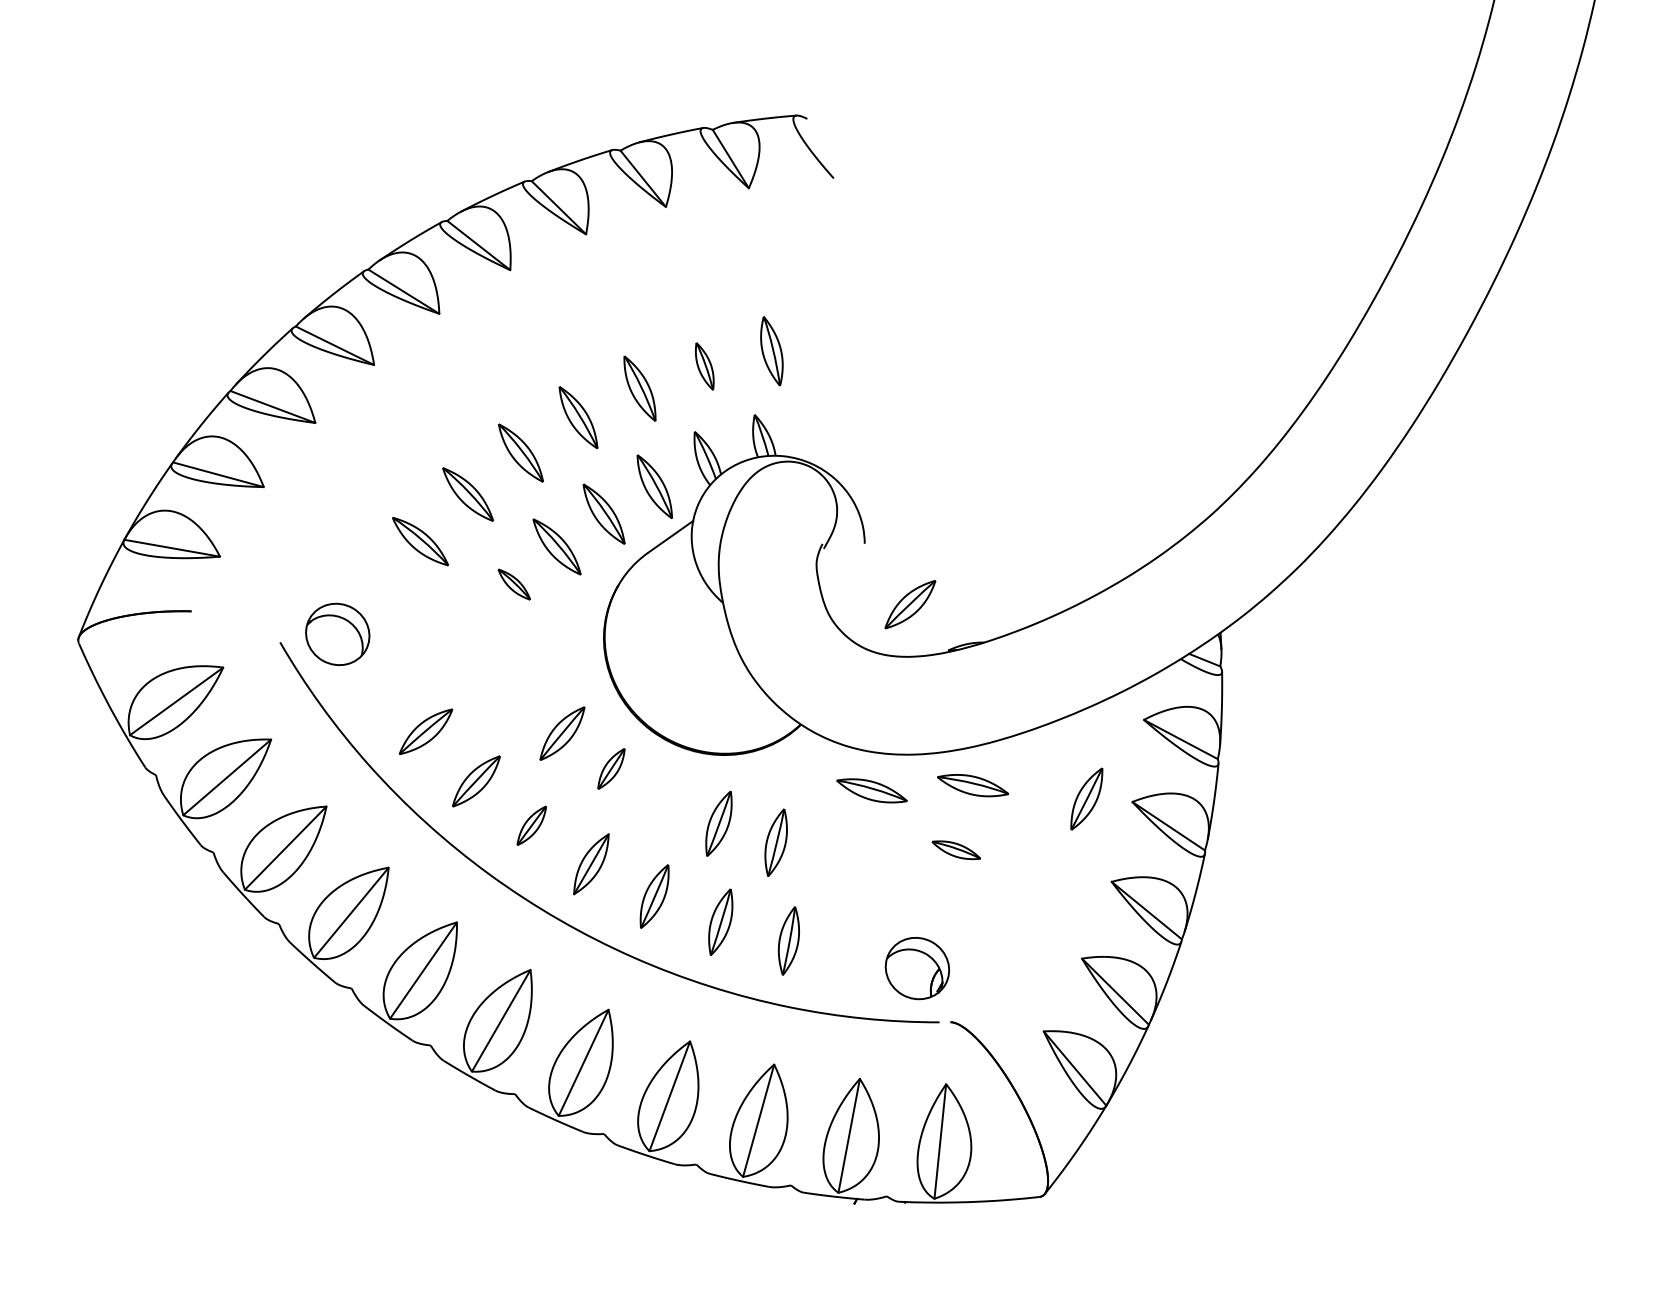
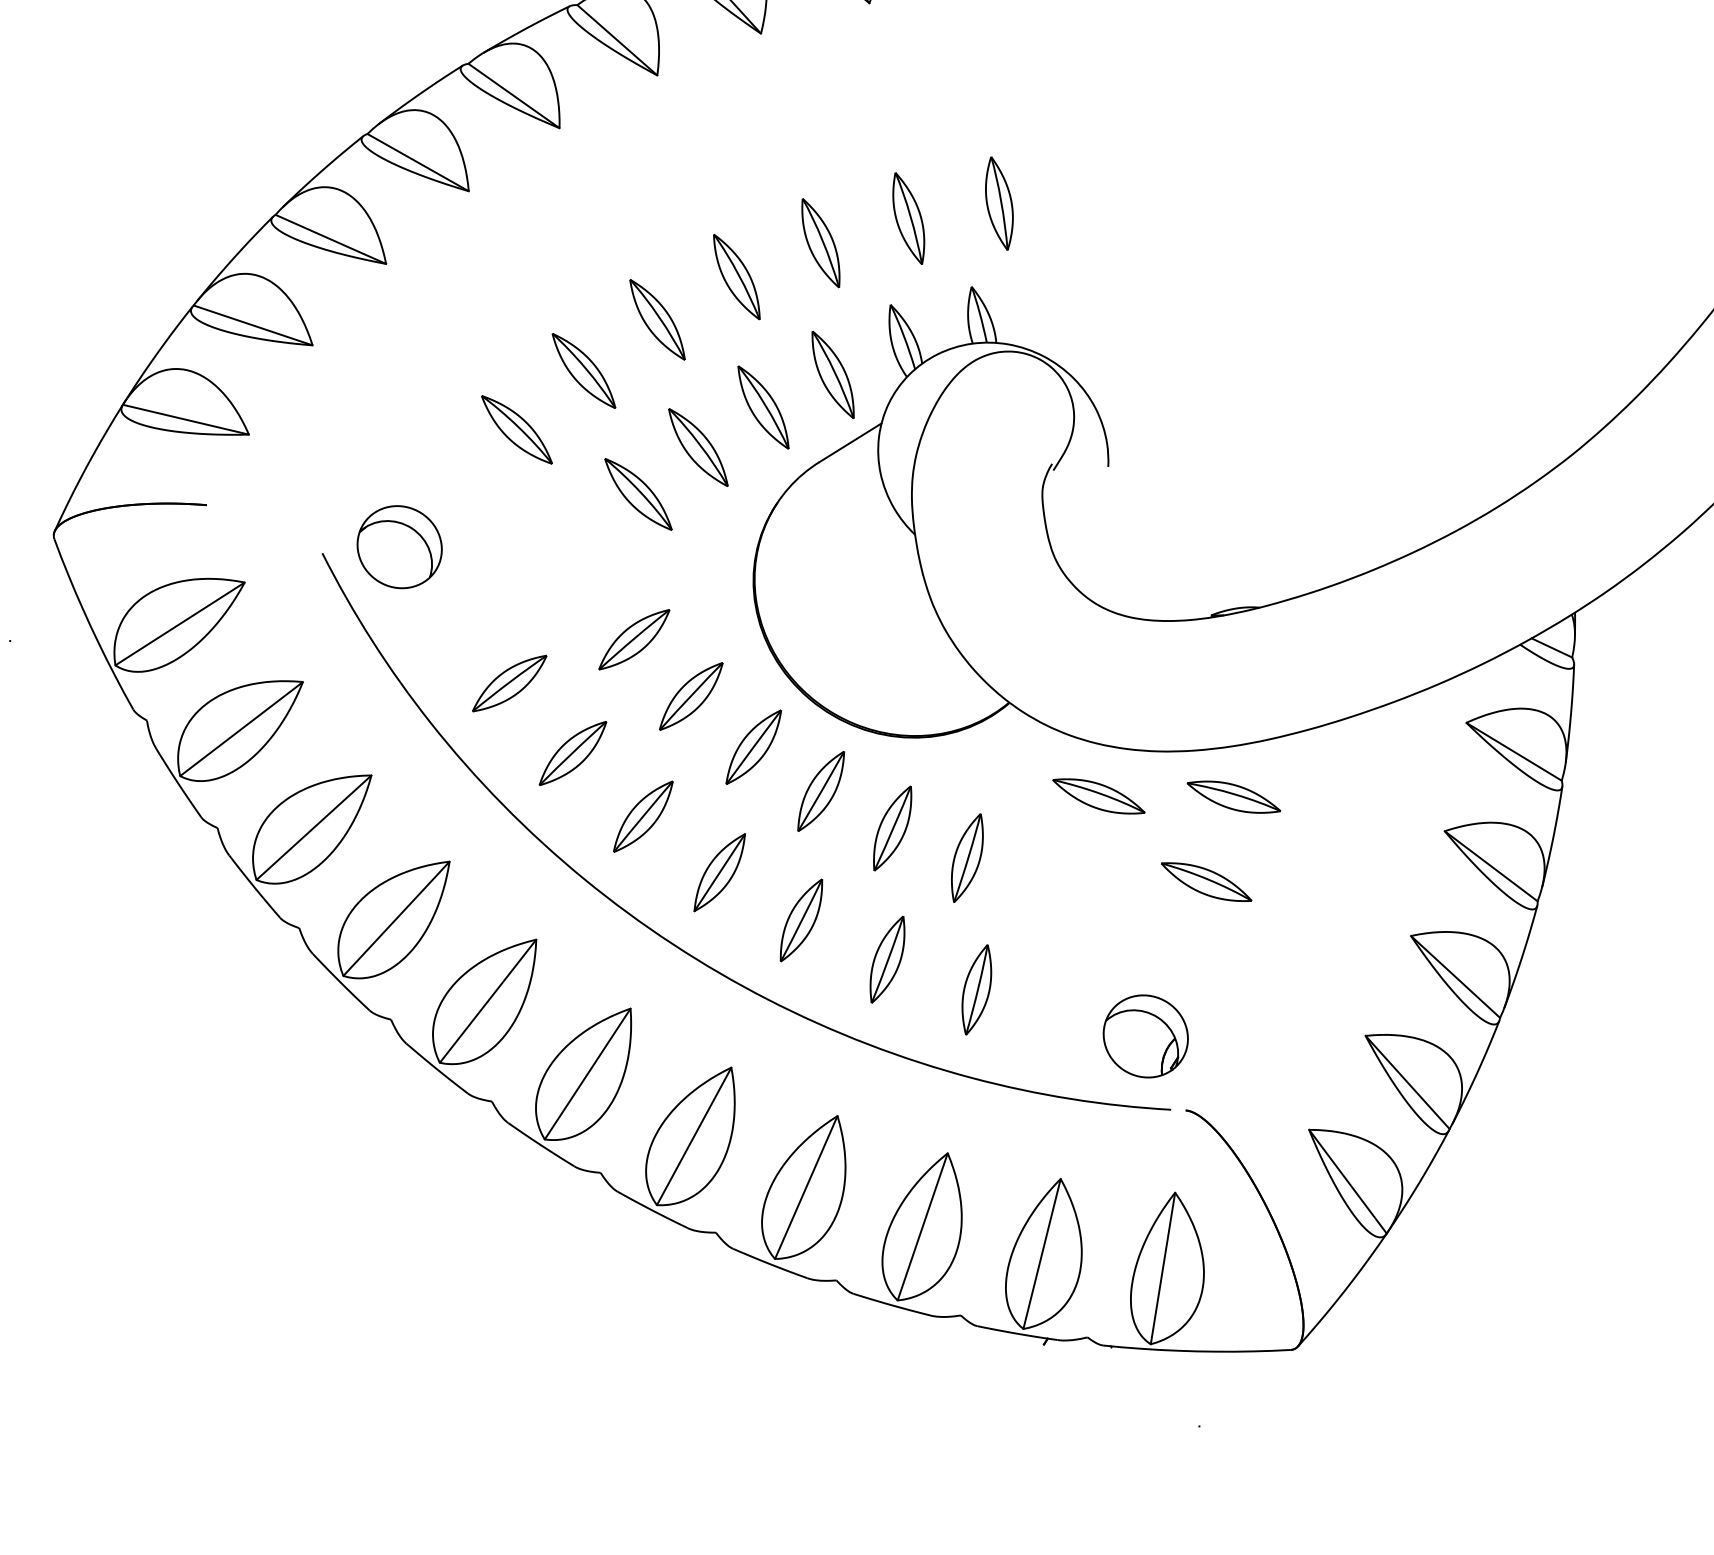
part: (704, 366) -> (908, 218), size x1.43
part: (514, 584) -> (638, 494), size x1.67
part: (910, 604) -> (634, 639), moved
part: (611, 768) -> (753, 746), size x1.43
part: (1086, 798) -> (820, 790), moved
part: (531, 825) -> (642, 816), size x1.43
part: (956, 849) -> (1206, 880), size x1.43

